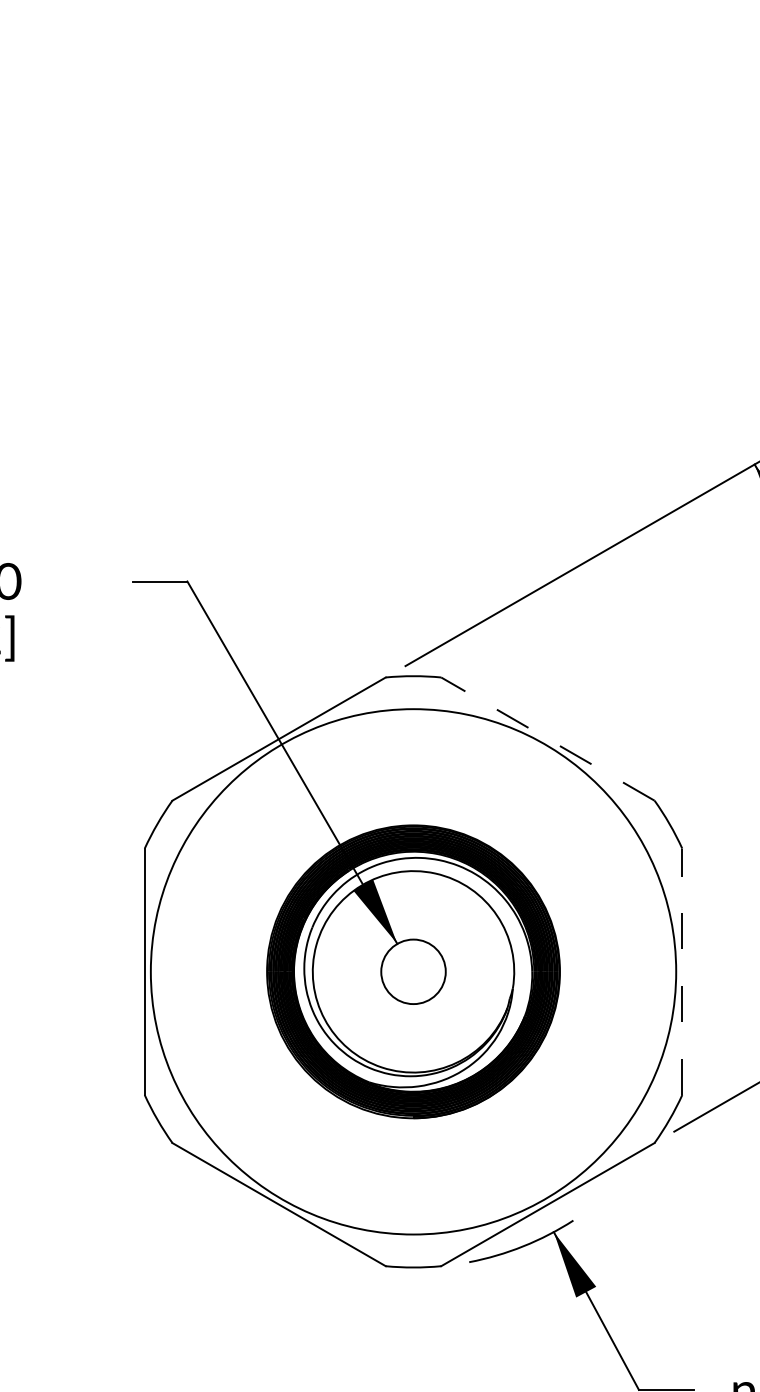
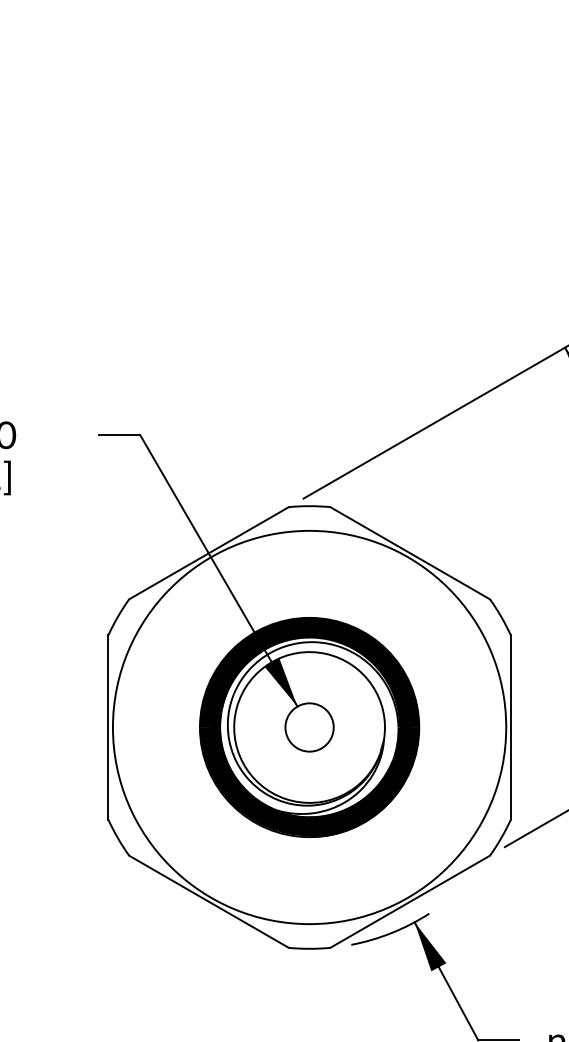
line: (547, 738) -> (409, 552), dashed -> solid
line: (682, 971) -> (510, 727), dashed -> solid

